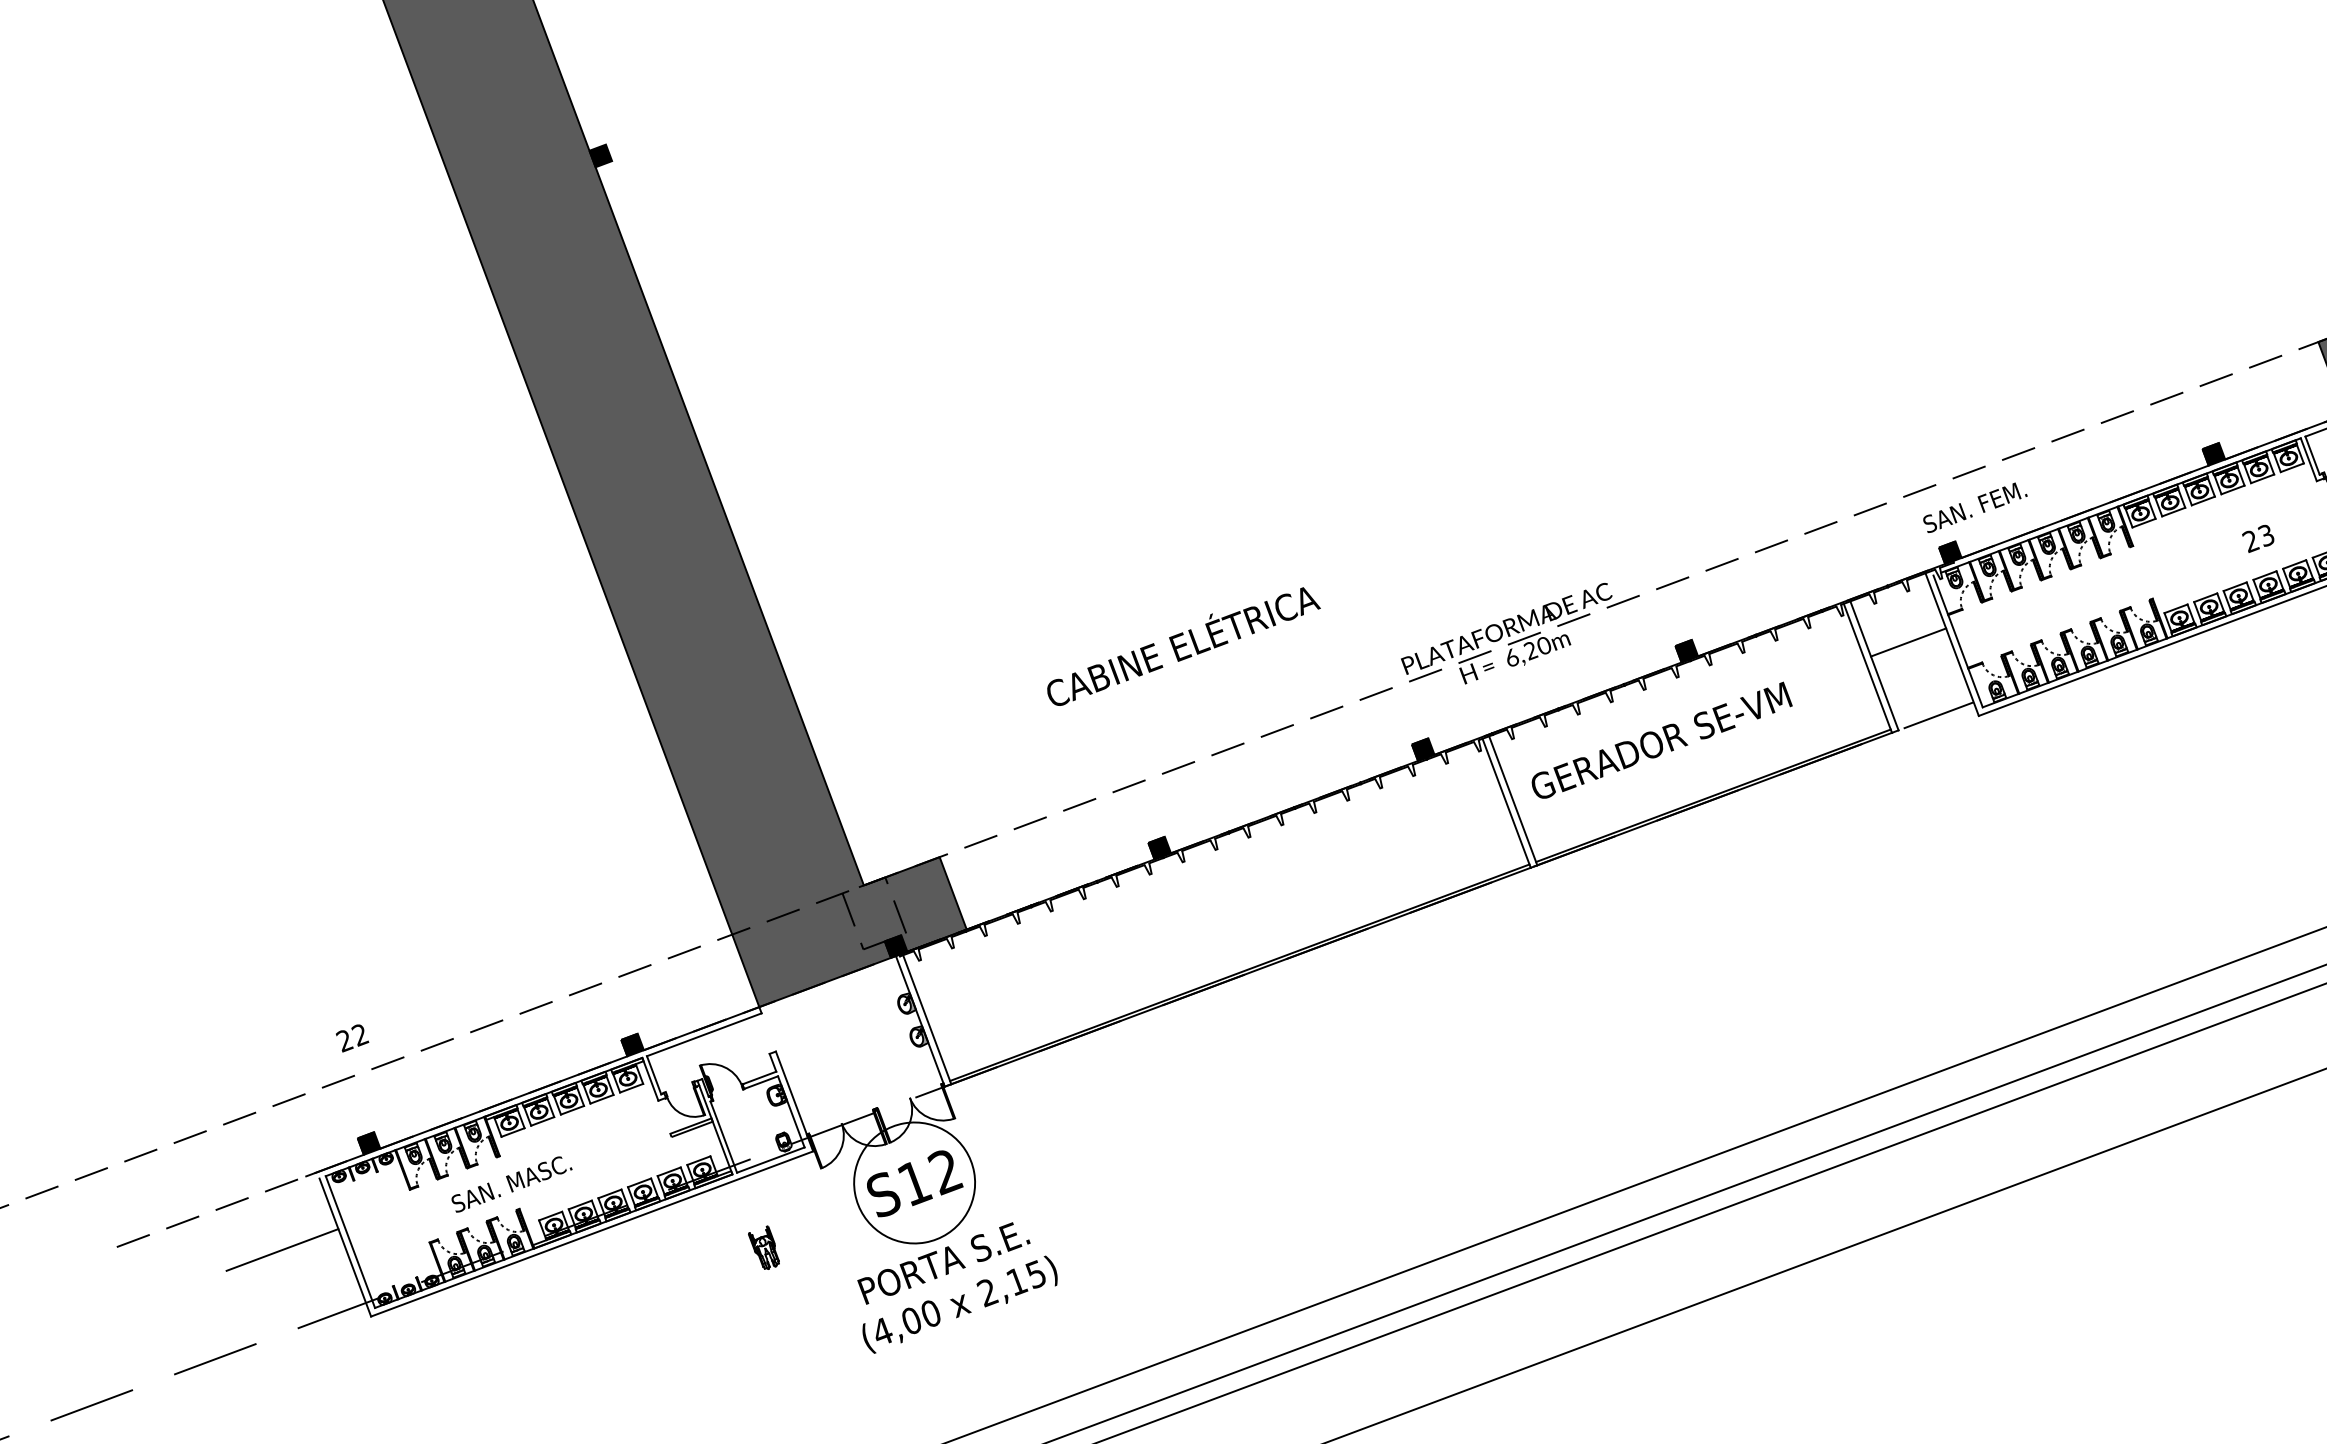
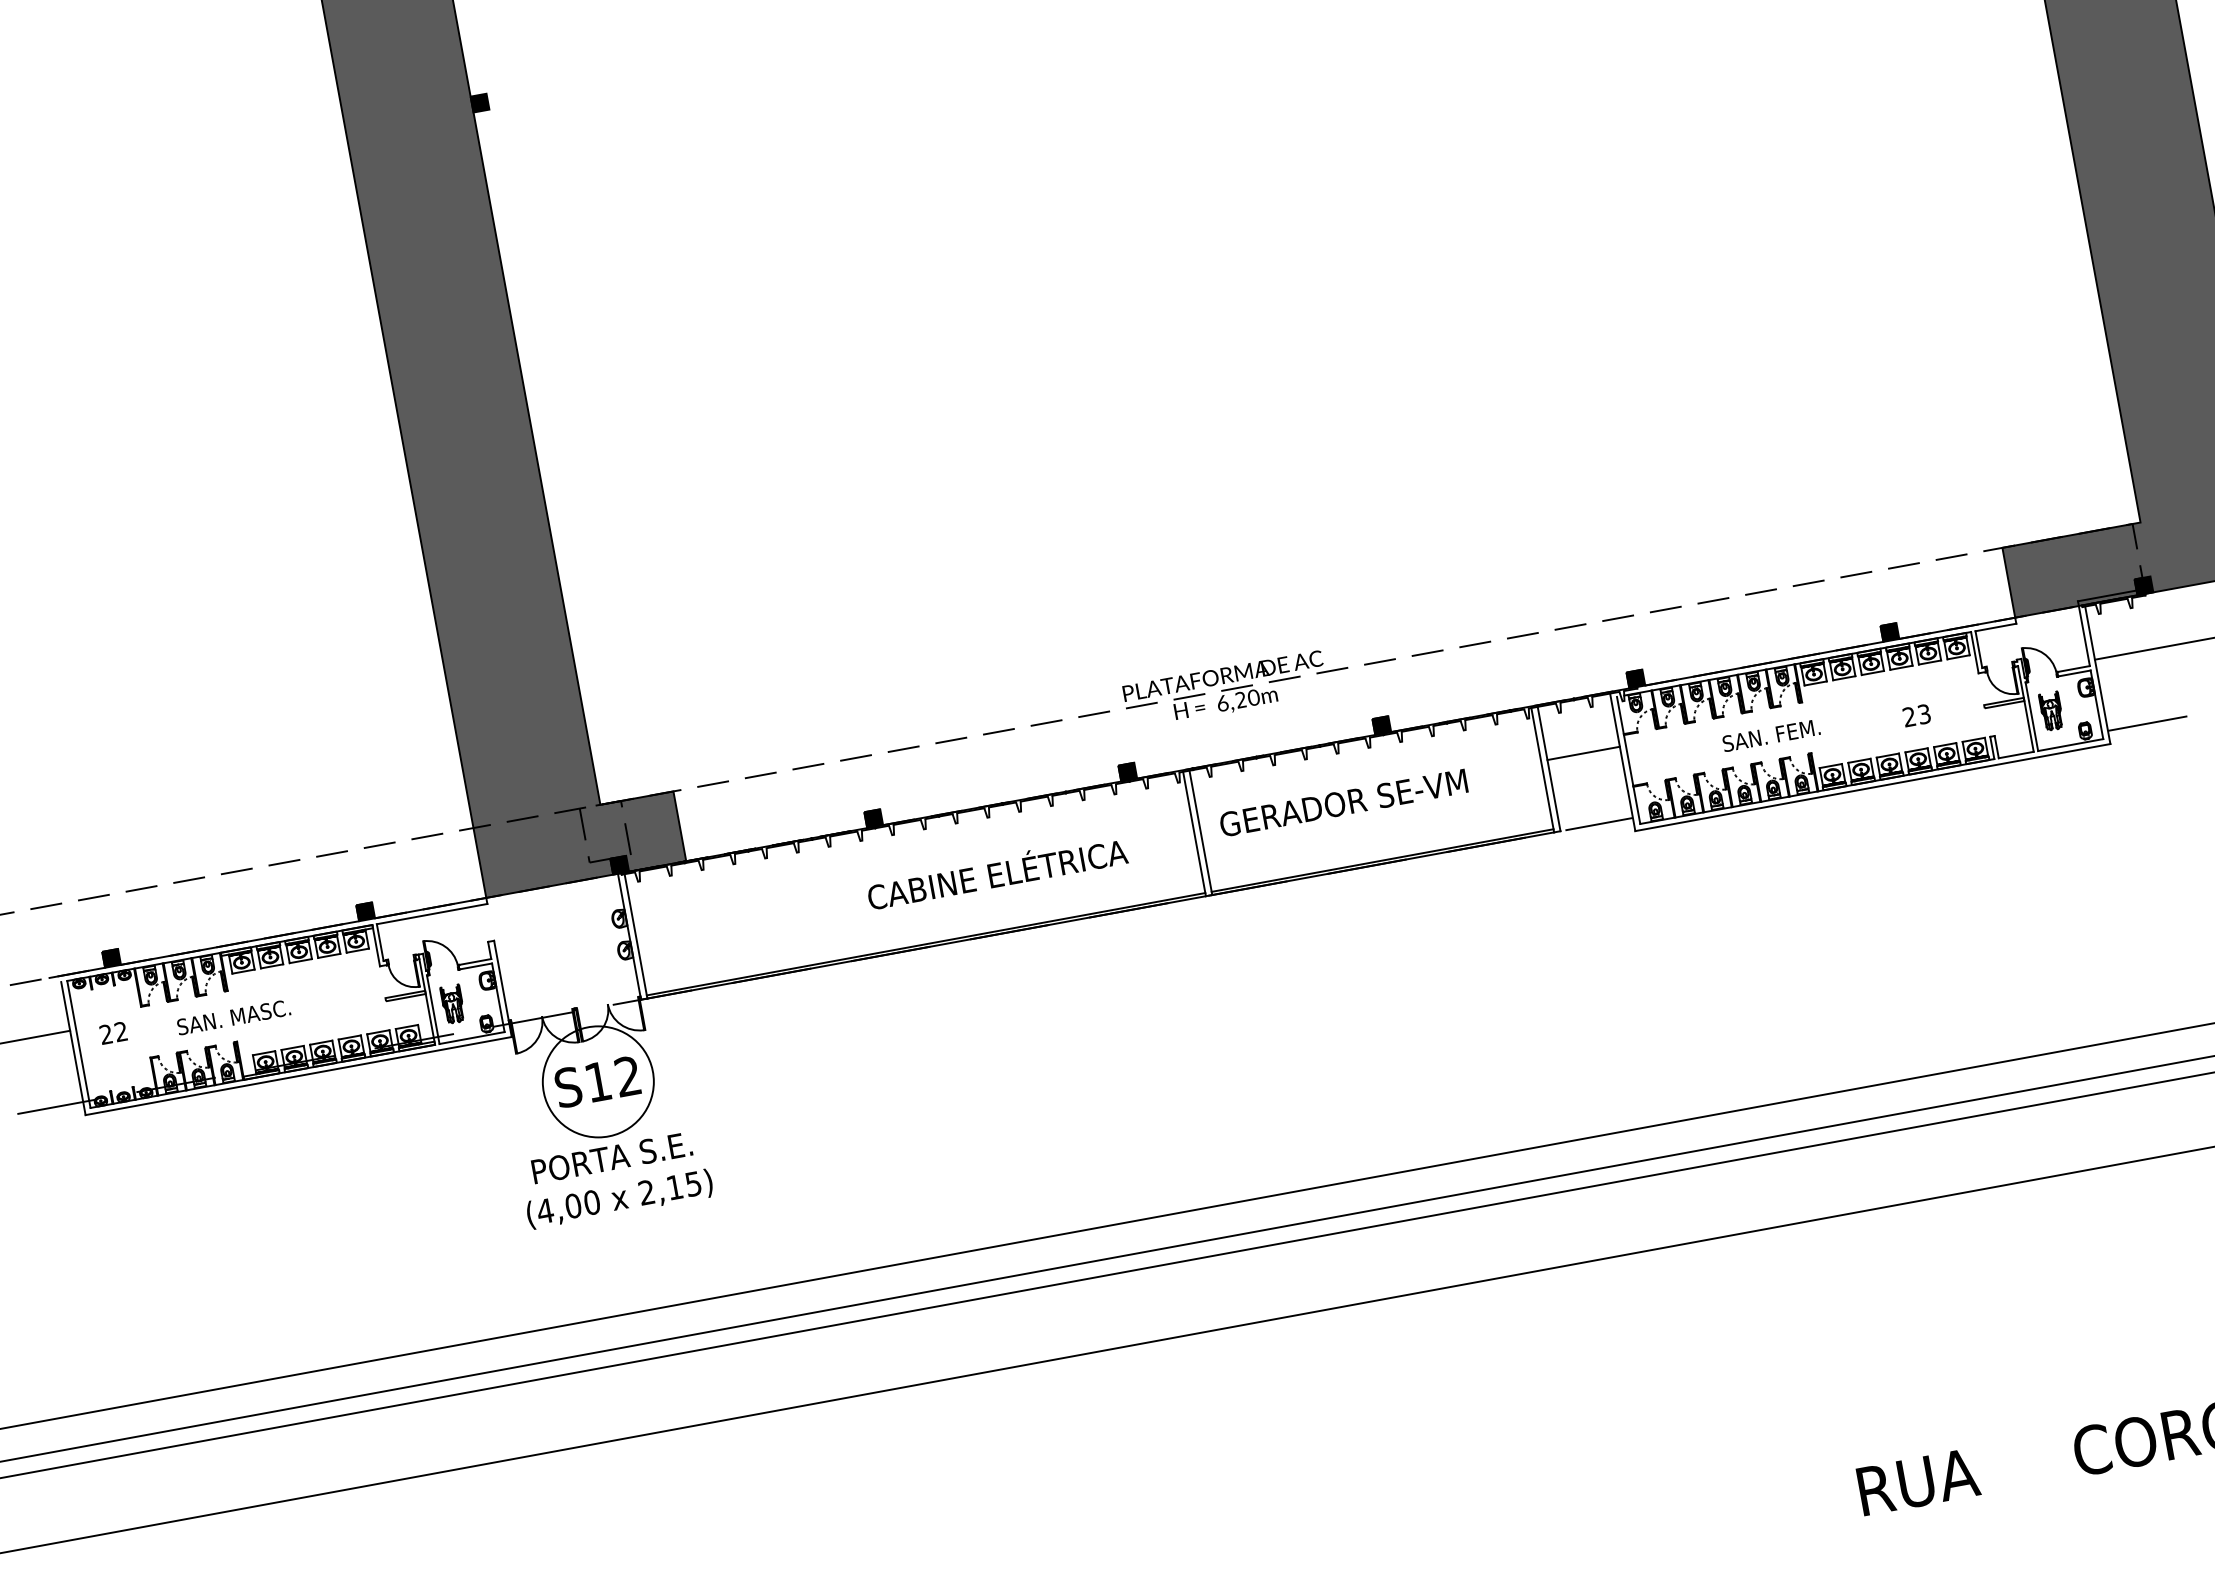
text: (1974, 506) -> (1771, 735), moved
text: (1183, 646) -> (998, 875), moved
text: (352, 1038) -> (113, 1033), moved
part: (763, 1248) -> (451, 1003), moved

